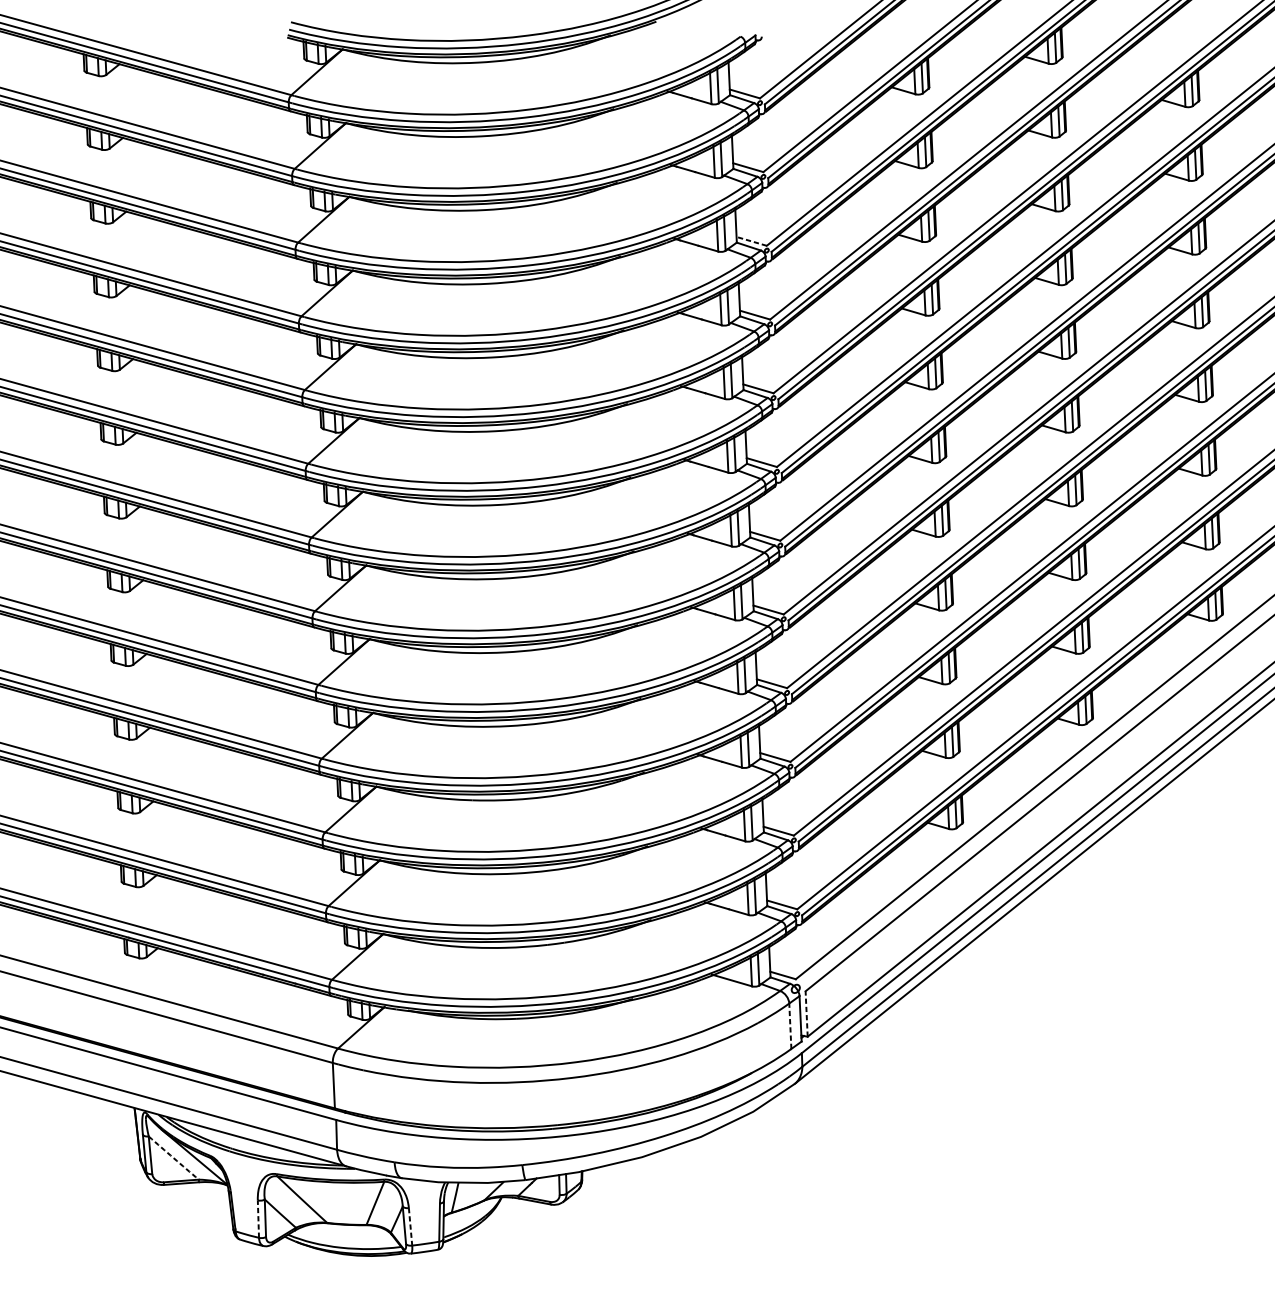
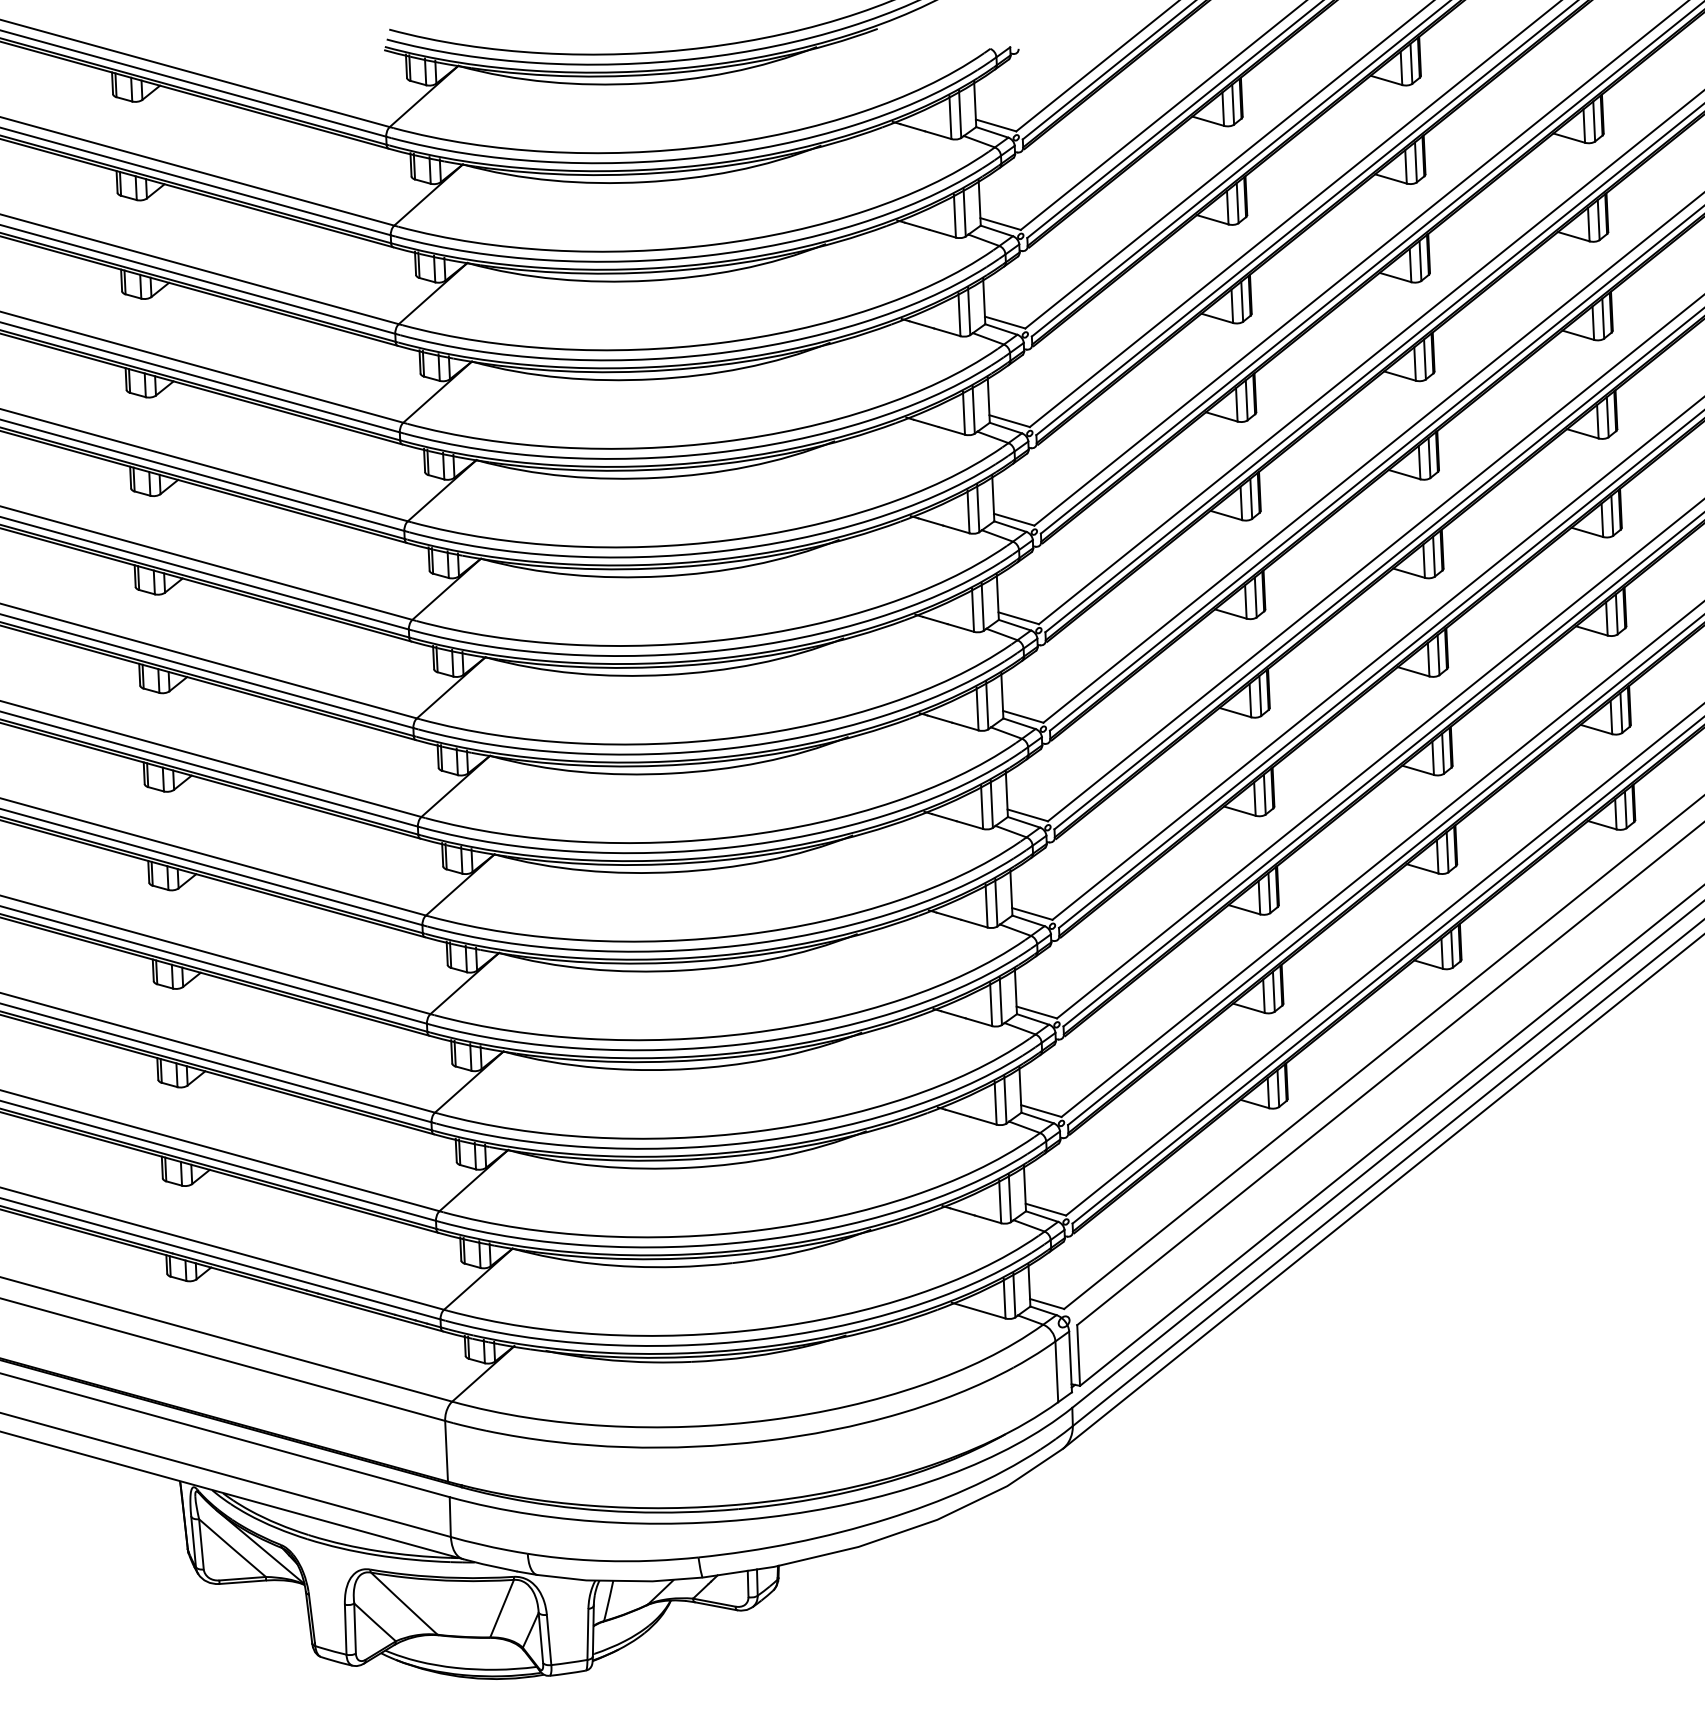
line: (751, 241) -> (1004, 322), dashed -> solid
line: (806, 1013) -> (1078, 1354), dashed -> solid
line: (790, 1025) -> (1056, 1371), dashed -> solid
arc: (173, 1158) -> (232, 1548), dashed -> solid
line: (258, 1218) -> (345, 1629), dashed -> solid
line: (410, 1227) -> (549, 1640), dashed -> solid

